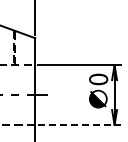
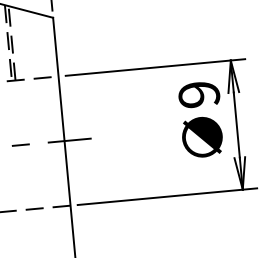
text: (98, 79) -> (198, 94), 0 -> 9
line: (80, 124) -> (168, 195), dashed -> solid

